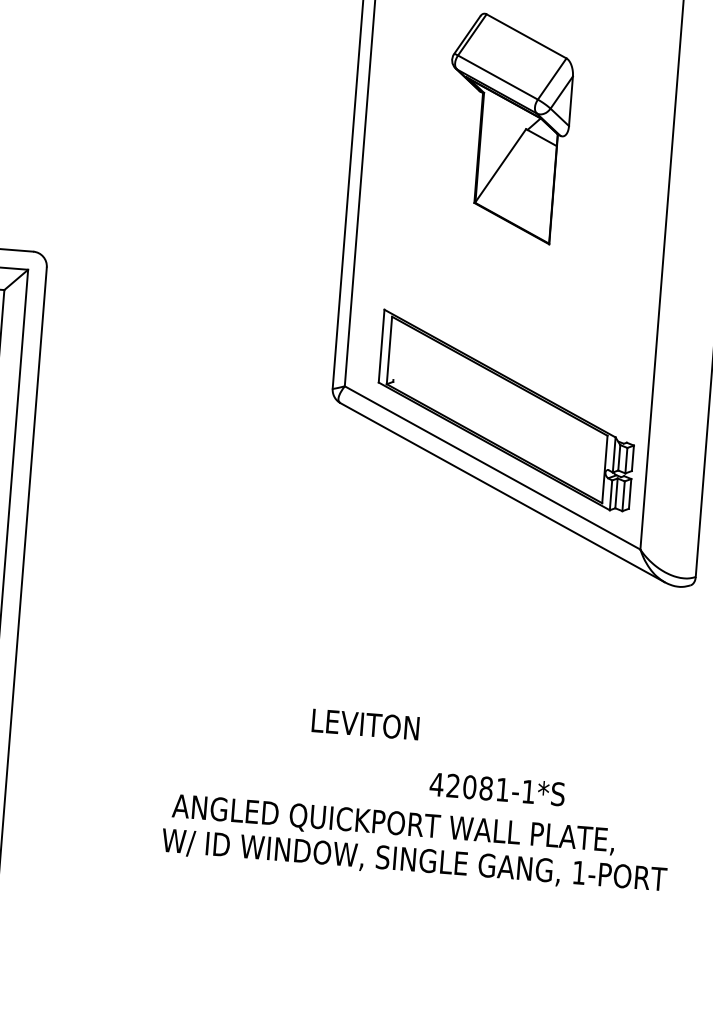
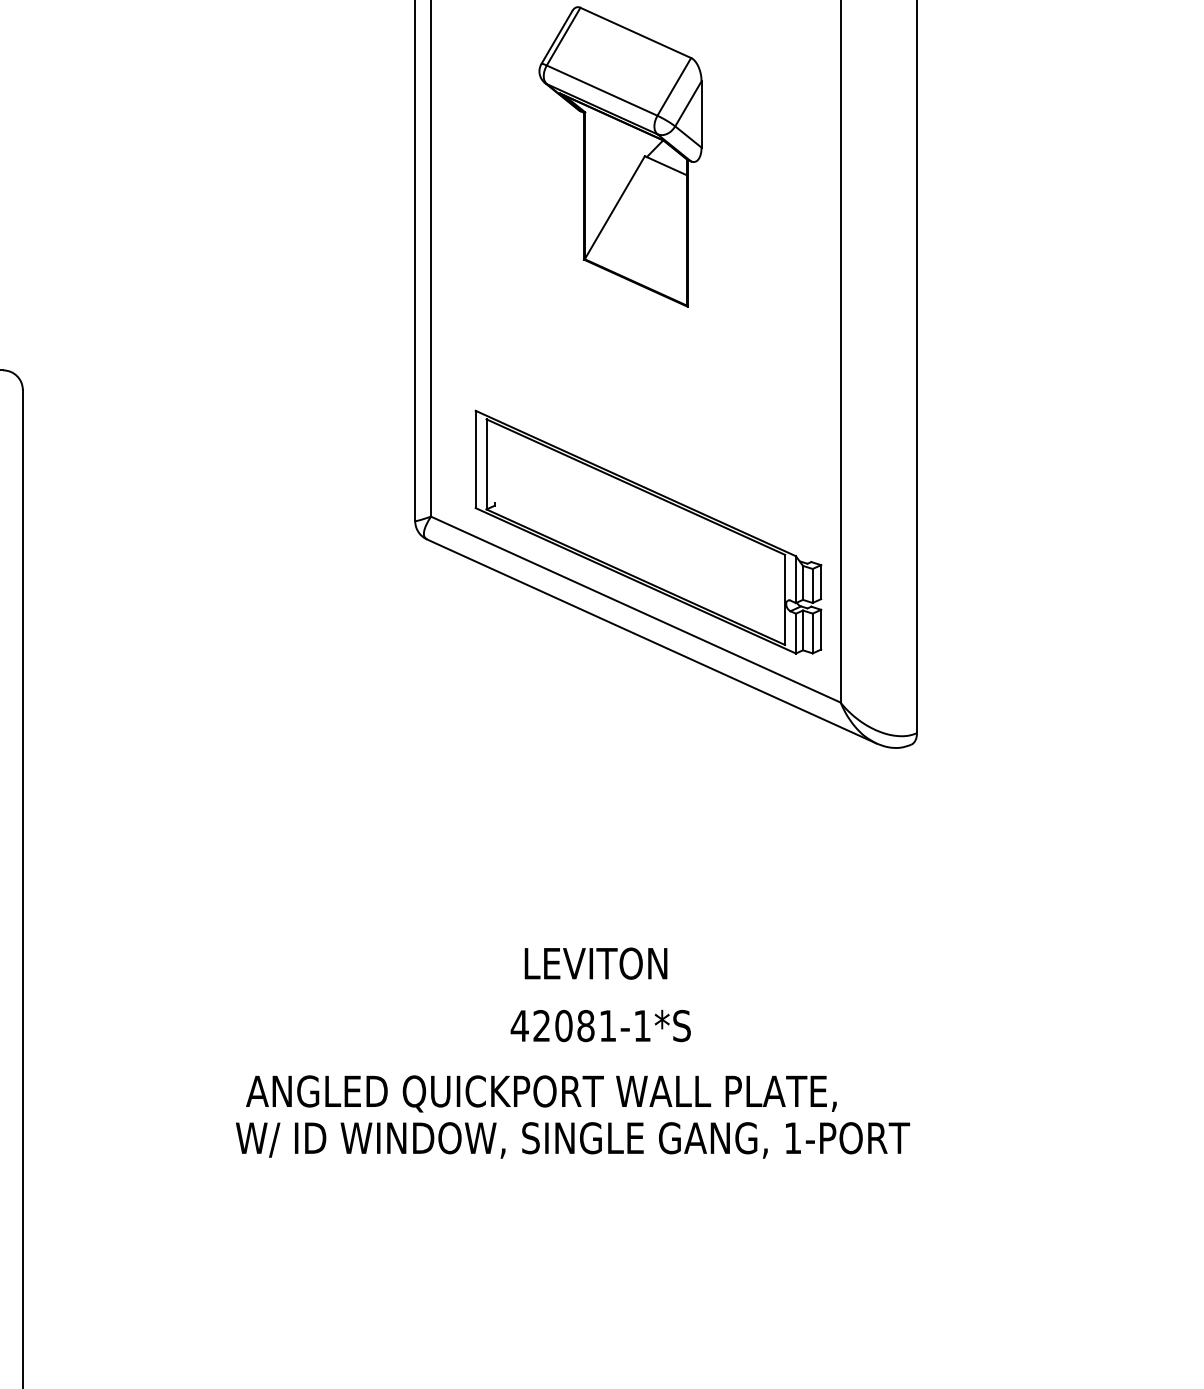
text: (365, 724) -> (595, 963), moved
text: (497, 789) -> (600, 1025), moved

